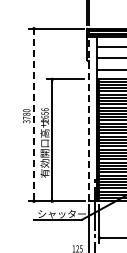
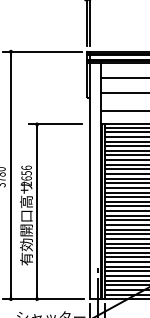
line: (34, 114) -> (11, 174), dashed -> solid
line: (88, 114) -> (88, 174), dashed -> solid

